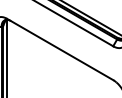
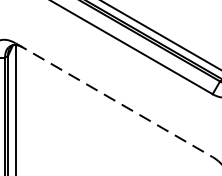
line: (60, 49) -> (114, 100), solid -> dashed

